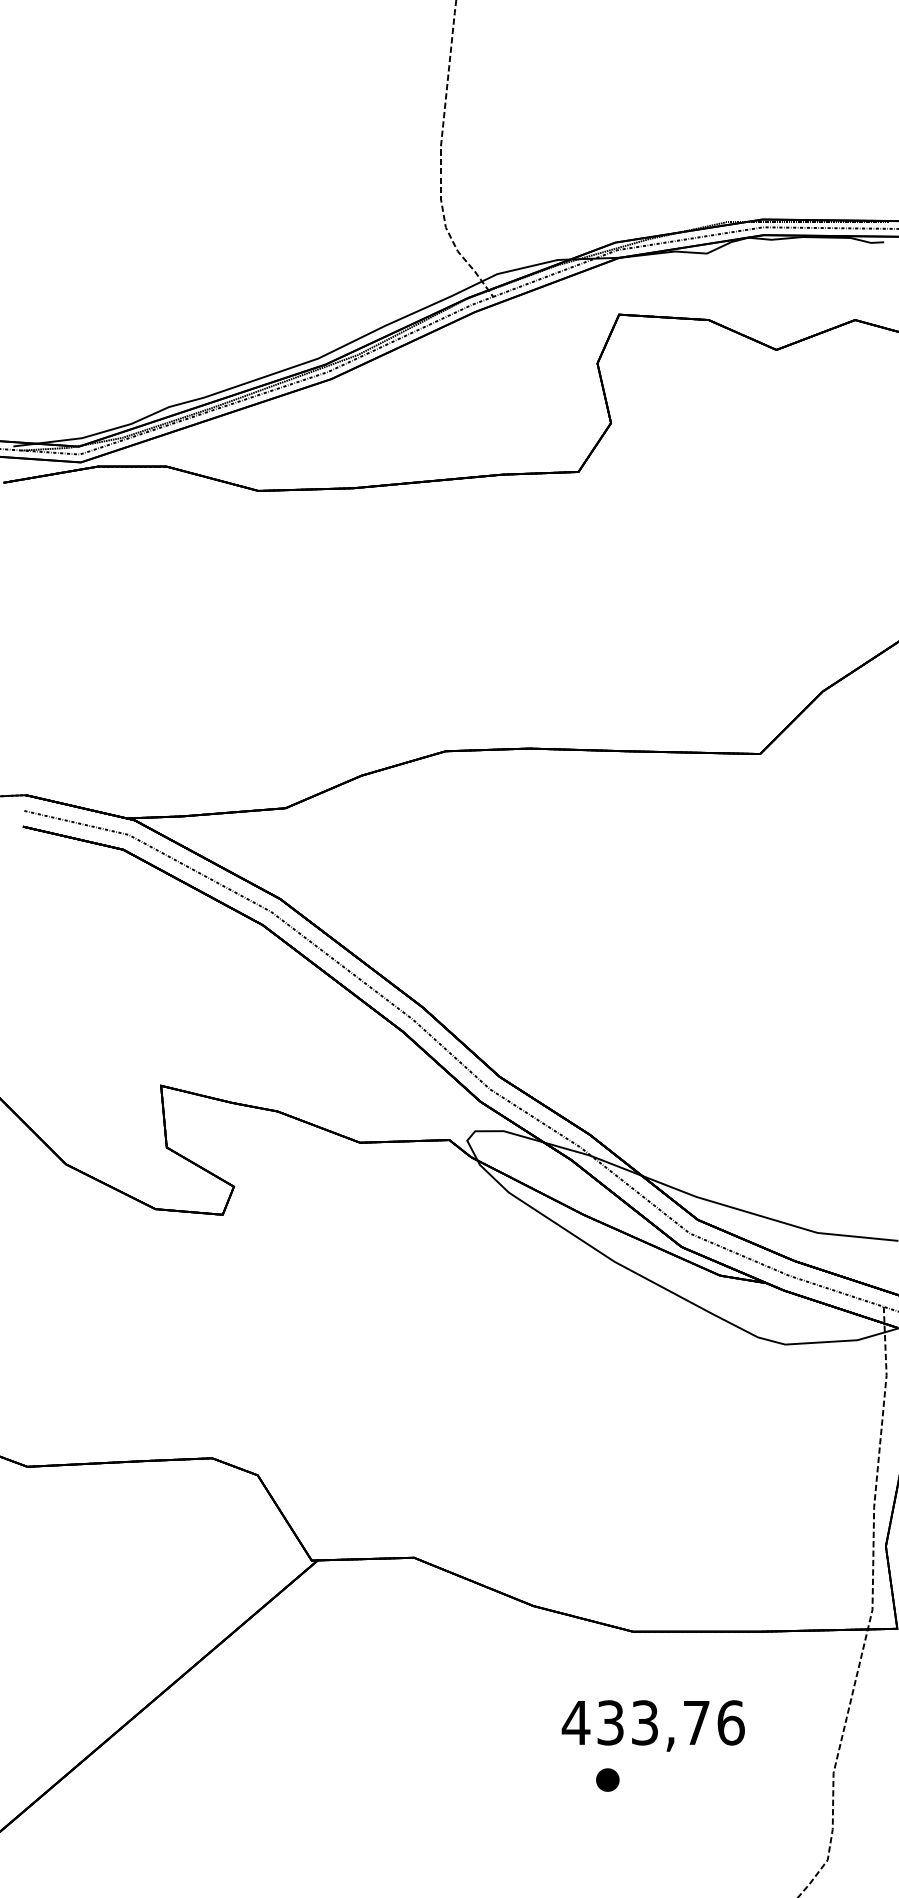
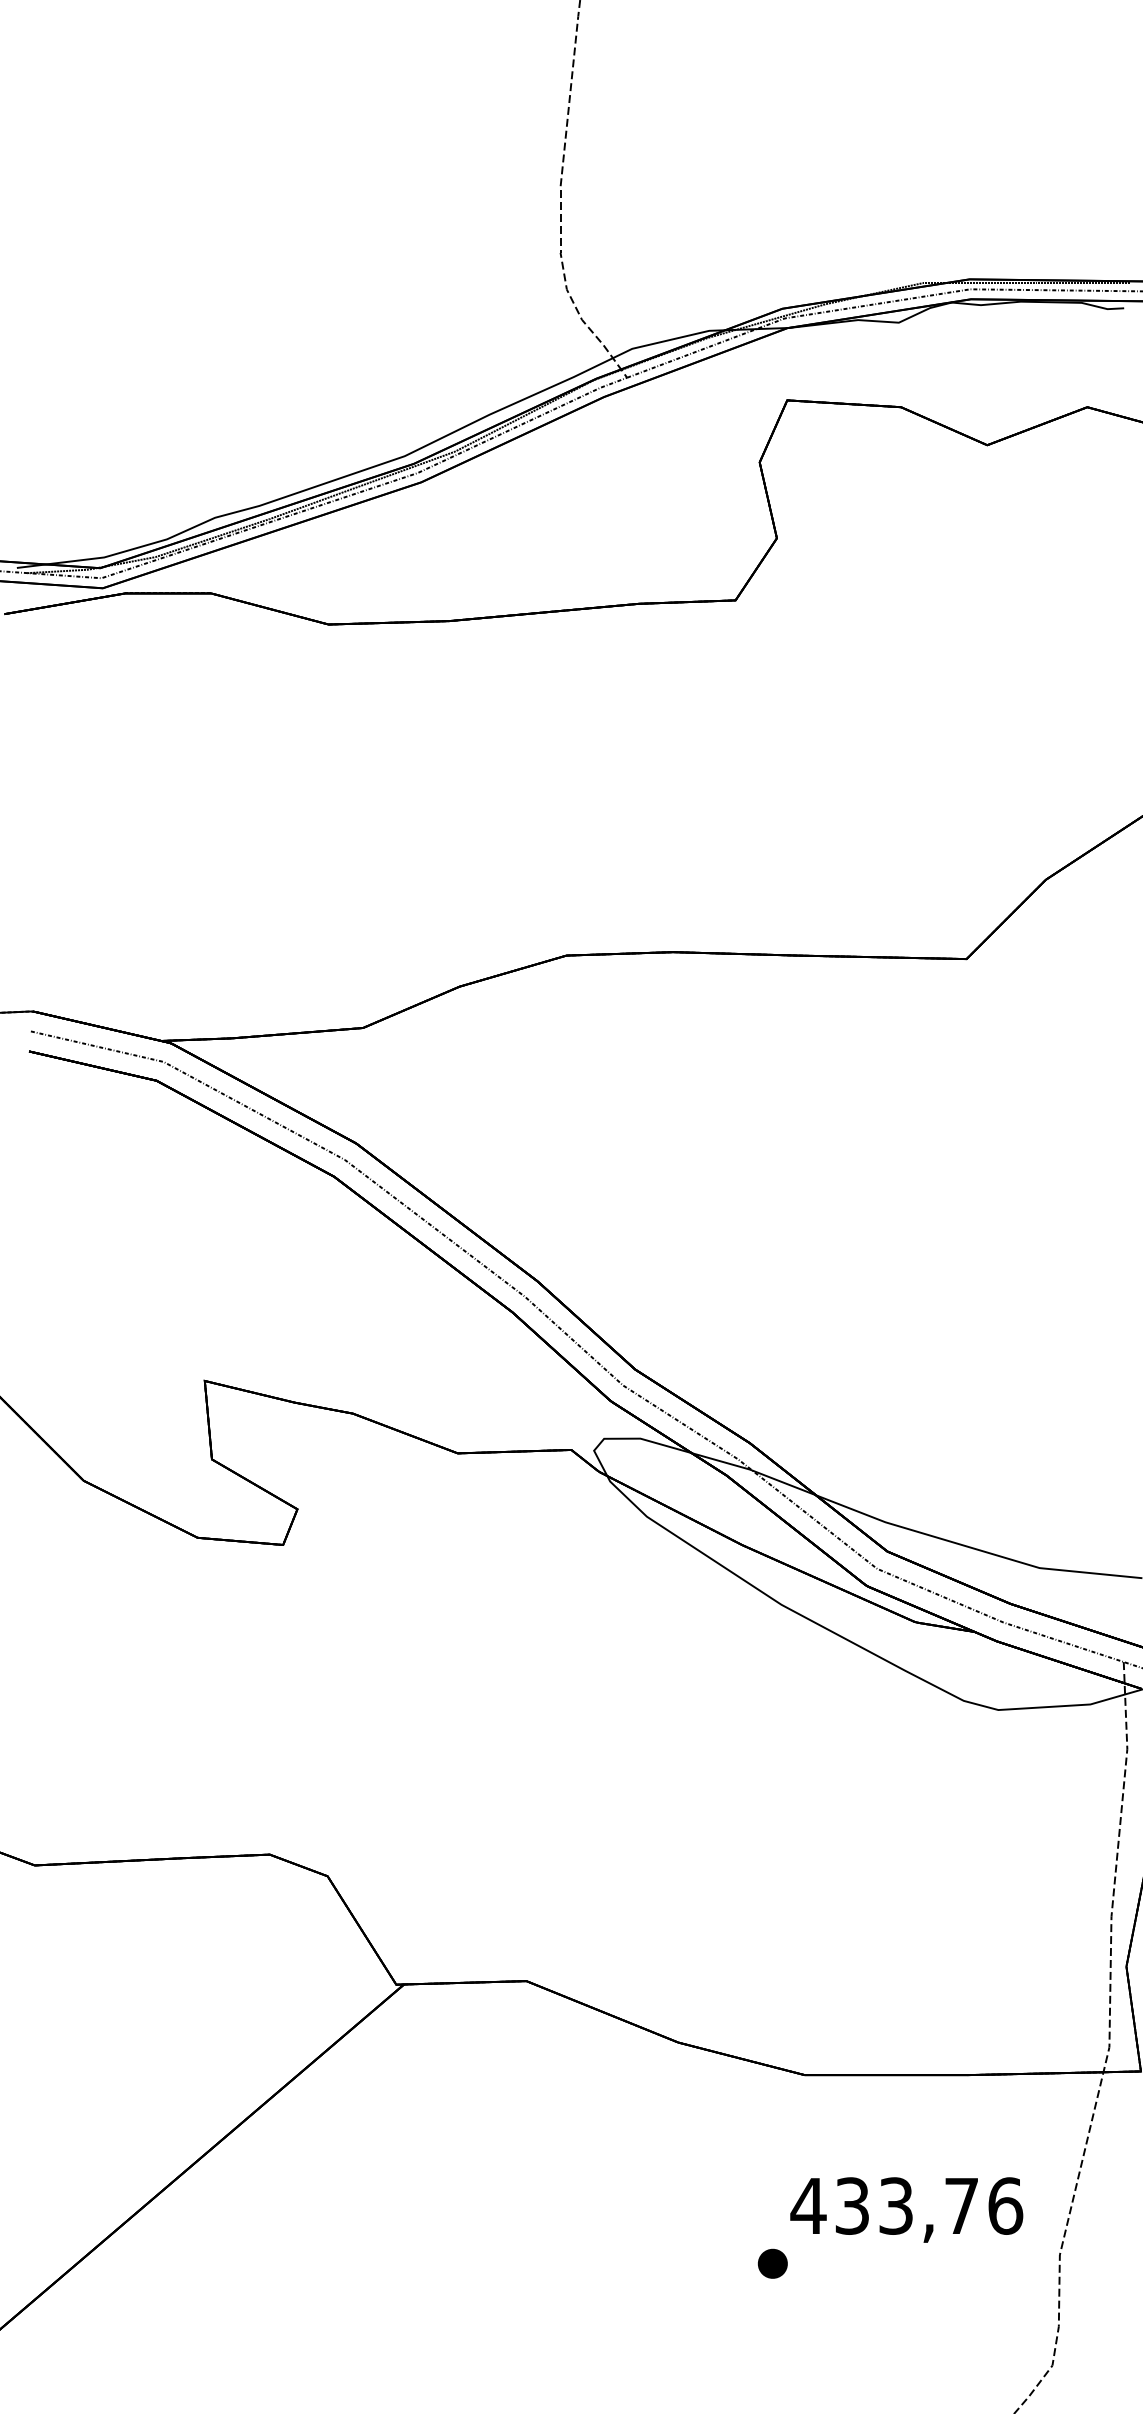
text: (653, 1725) -> (906, 2209), moved

